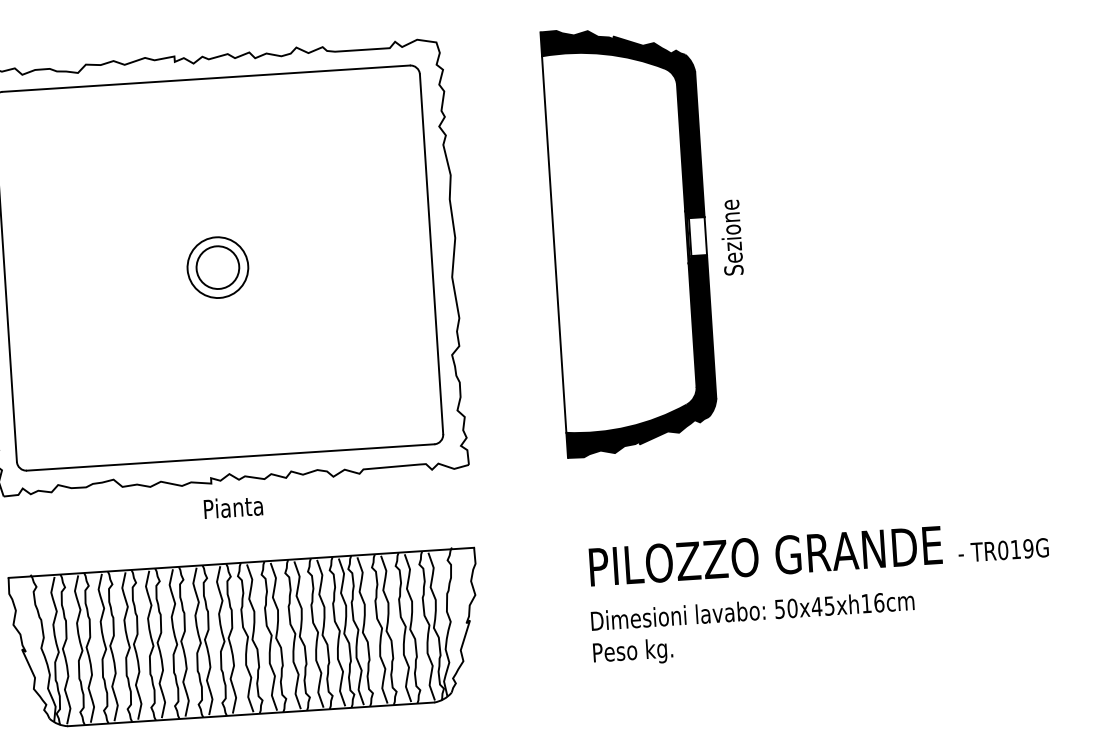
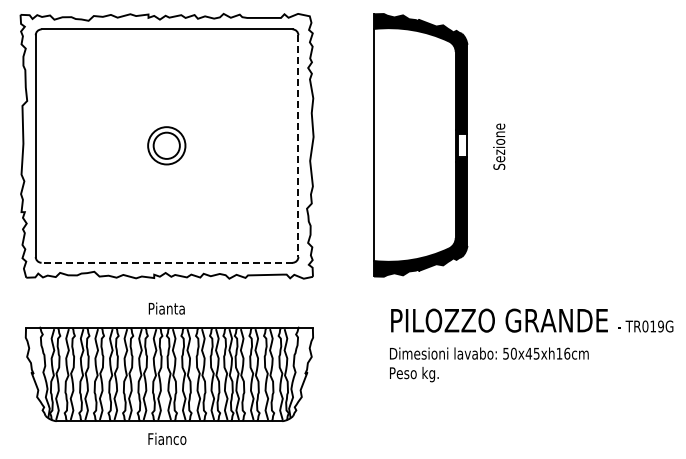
text: (732, 237) -> (499, 146), moved
line: (431, 254) -> (298, 146), solid -> dashed
line: (231, 456) -> (167, 262), solid -> dashed
text: (232, 507) -> (166, 308), moved
text: (820, 593) -> (531, 345), moved

